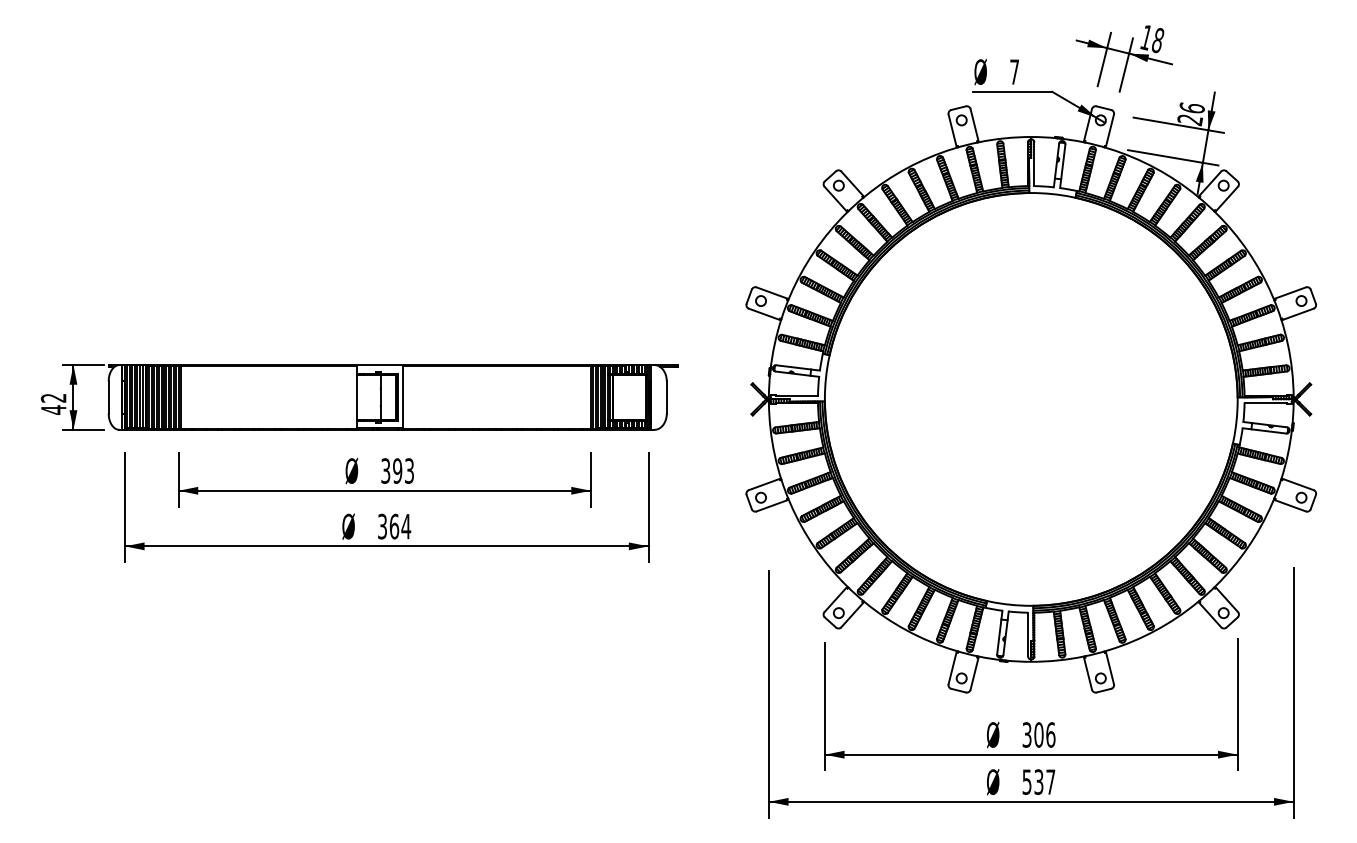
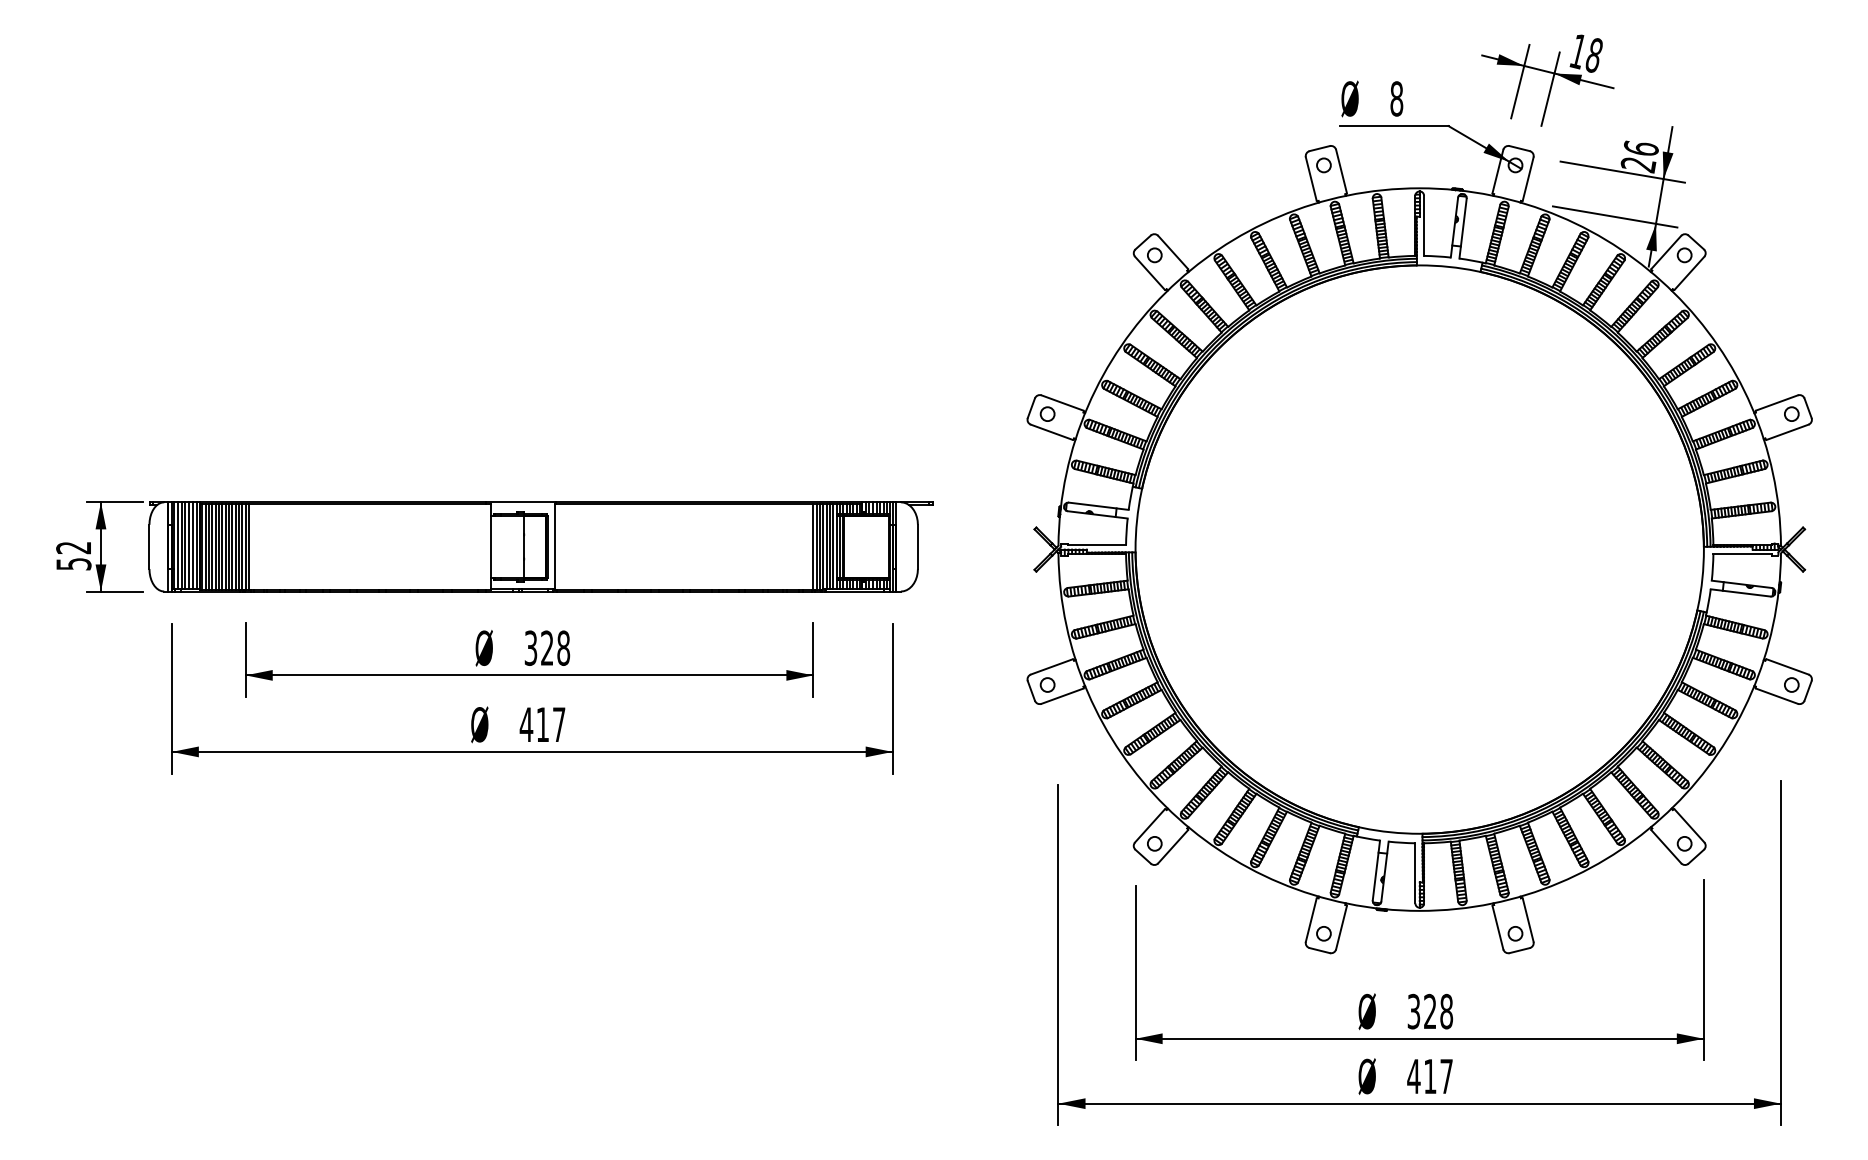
text: (1014, 71) -> (1396, 98), 7 -> 8
text: (53, 410) -> (73, 564), 42 -> 52
text: (403, 470) -> (555, 647), 393 -> 328
text: (394, 526) -> (542, 724), 364 -> 417
text: (1044, 734) -> (1438, 1011), 306 -> 328
text: (1032, 782) -> (1421, 1076), 537 -> 417

